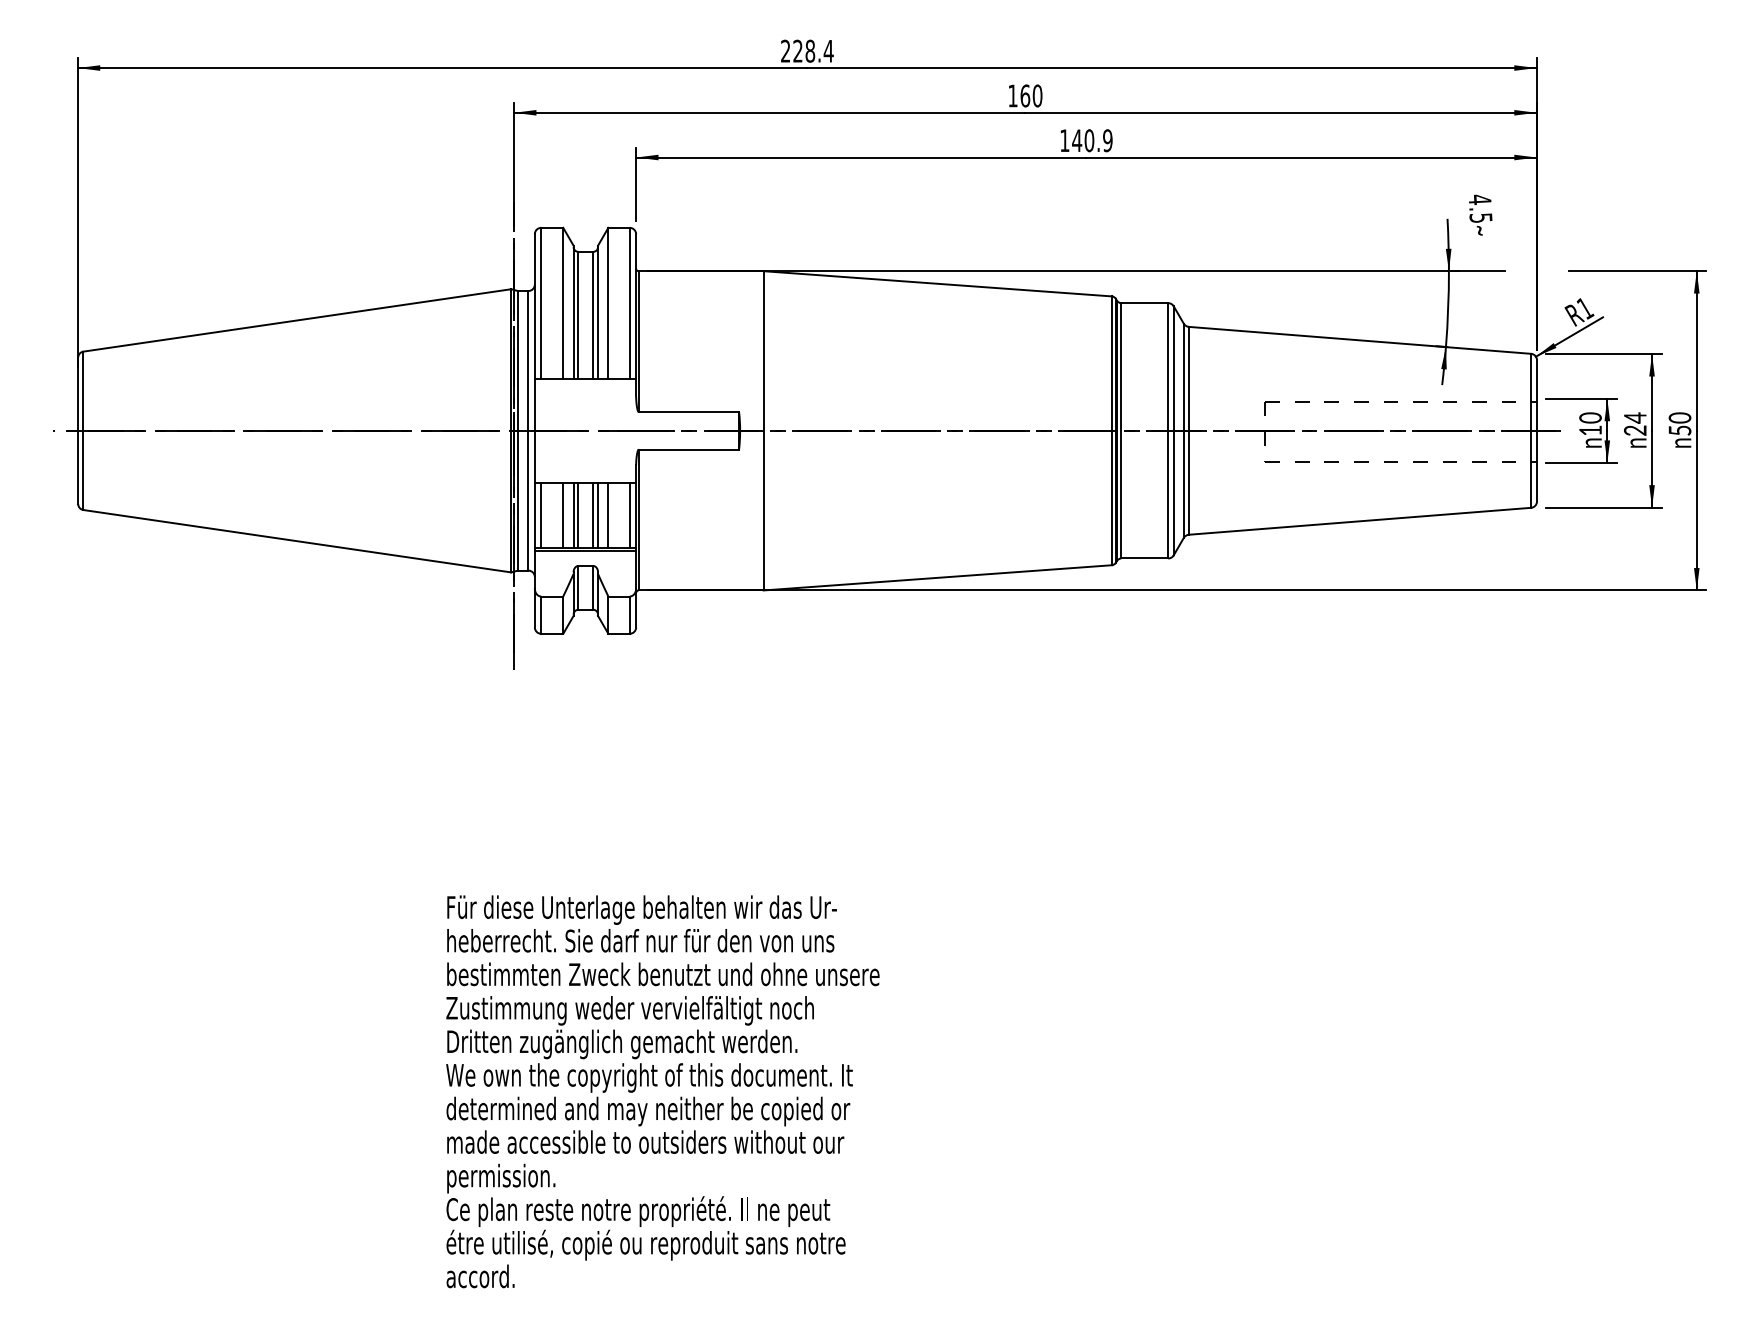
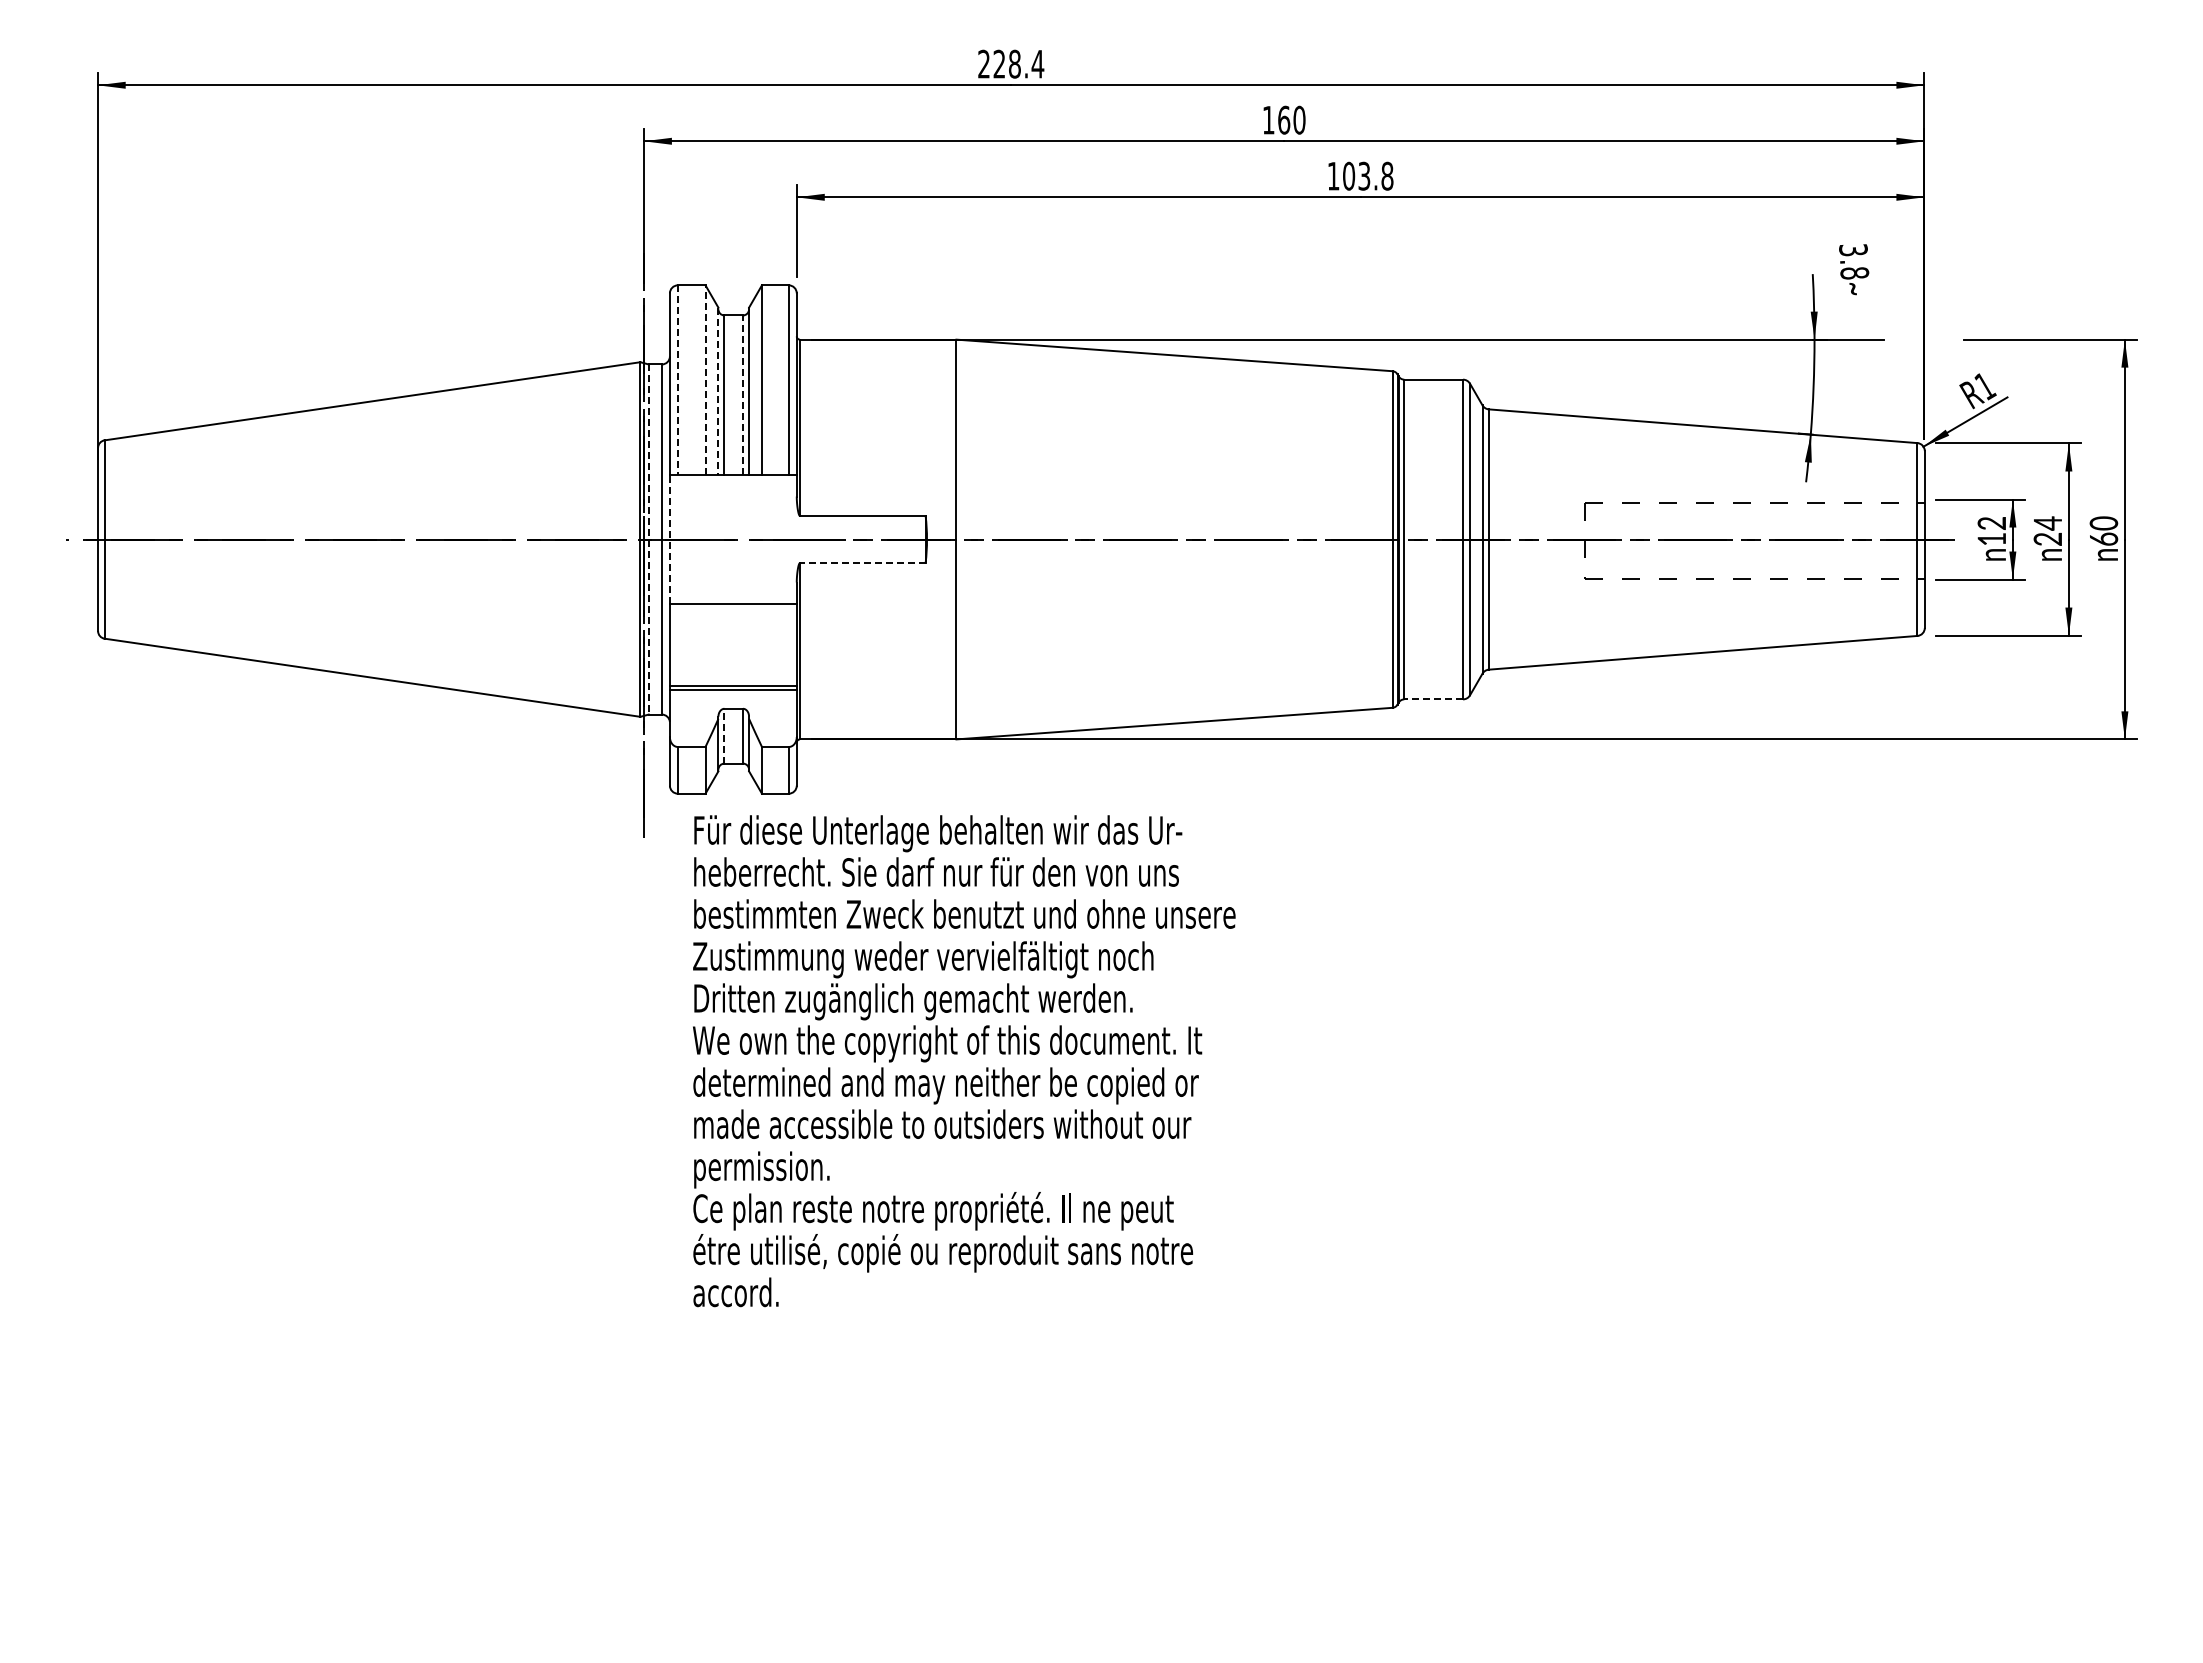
text: (1091, 140) -> (1367, 175), 140.9 -> 103.8
text: (1480, 208) -> (1854, 261), 4.5 -> 3.8
line: (540, 303) -> (677, 380), solid -> dashed
line: (563, 303) -> (705, 380), solid -> dashed
line: (573, 312) -> (718, 391), solid -> dashed
line: (593, 315) -> (743, 395), solid -> dashed
text: (1591, 418) -> (1992, 523), 10 -> 12
line: (534, 430) -> (669, 539), solid -> dashed
text: (1680, 430) -> (2104, 538), 50 -> 60
line: (517, 431) -> (648, 540), solid -> dashed
line: (688, 449) -> (862, 563), solid -> dashed
line: (540, 515) -> (677, 645), removed
line: (563, 515) -> (705, 645), removed
line: (573, 515) -> (718, 645), removed
line: (578, 515) -> (724, 645), removed
line: (593, 515) -> (743, 645), removed
line: (598, 515) -> (749, 645), removed
line: (607, 515) -> (761, 645), removed
line: (629, 515) -> (788, 645), removed
line: (1144, 558) -> (1433, 699), solid -> dashed
line: (578, 587) -> (724, 735), solid -> dashed
text: (663, 1092) -> (964, 1061), moved

